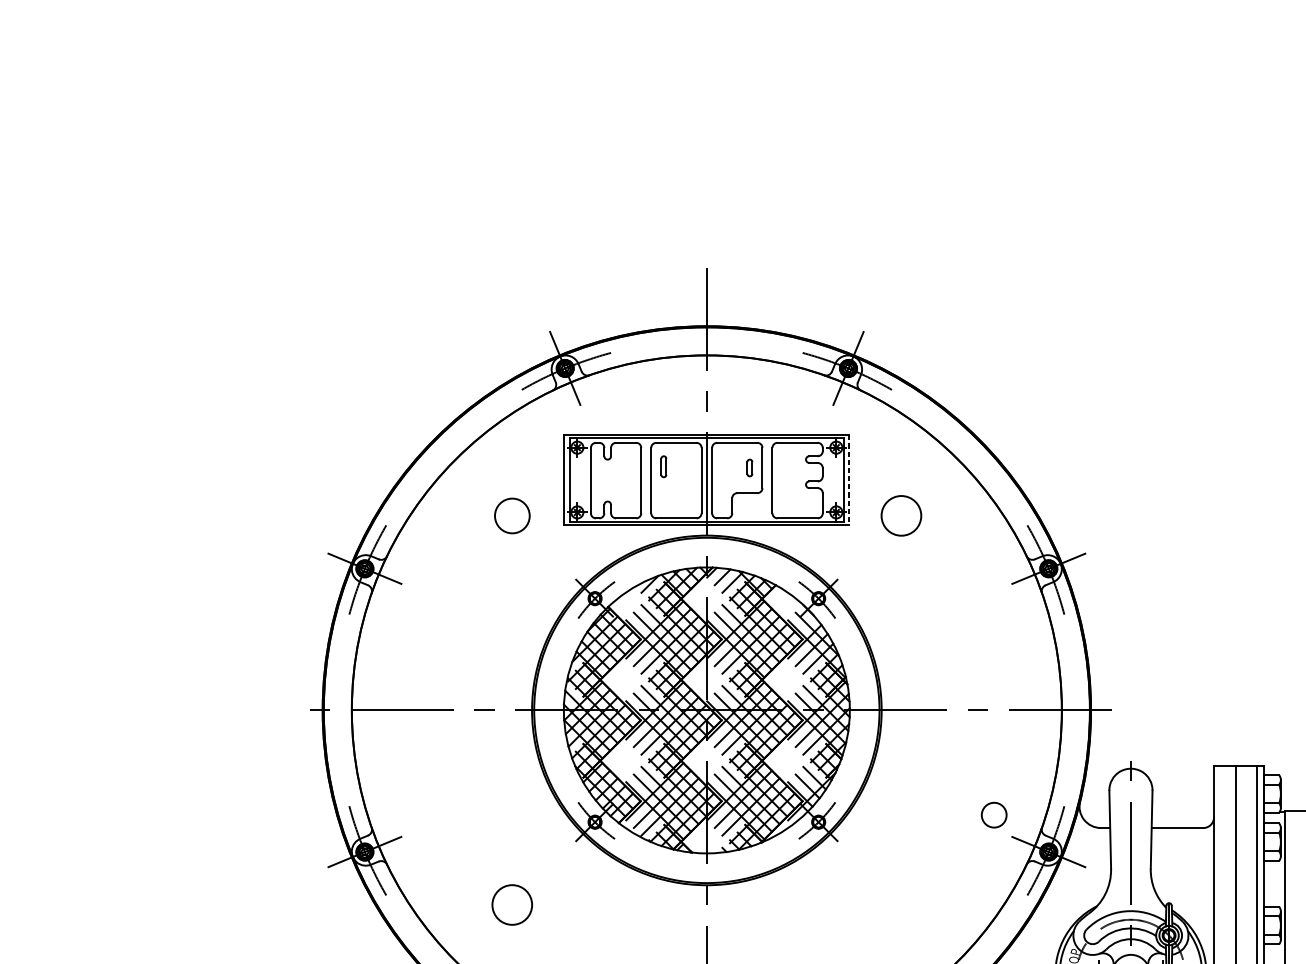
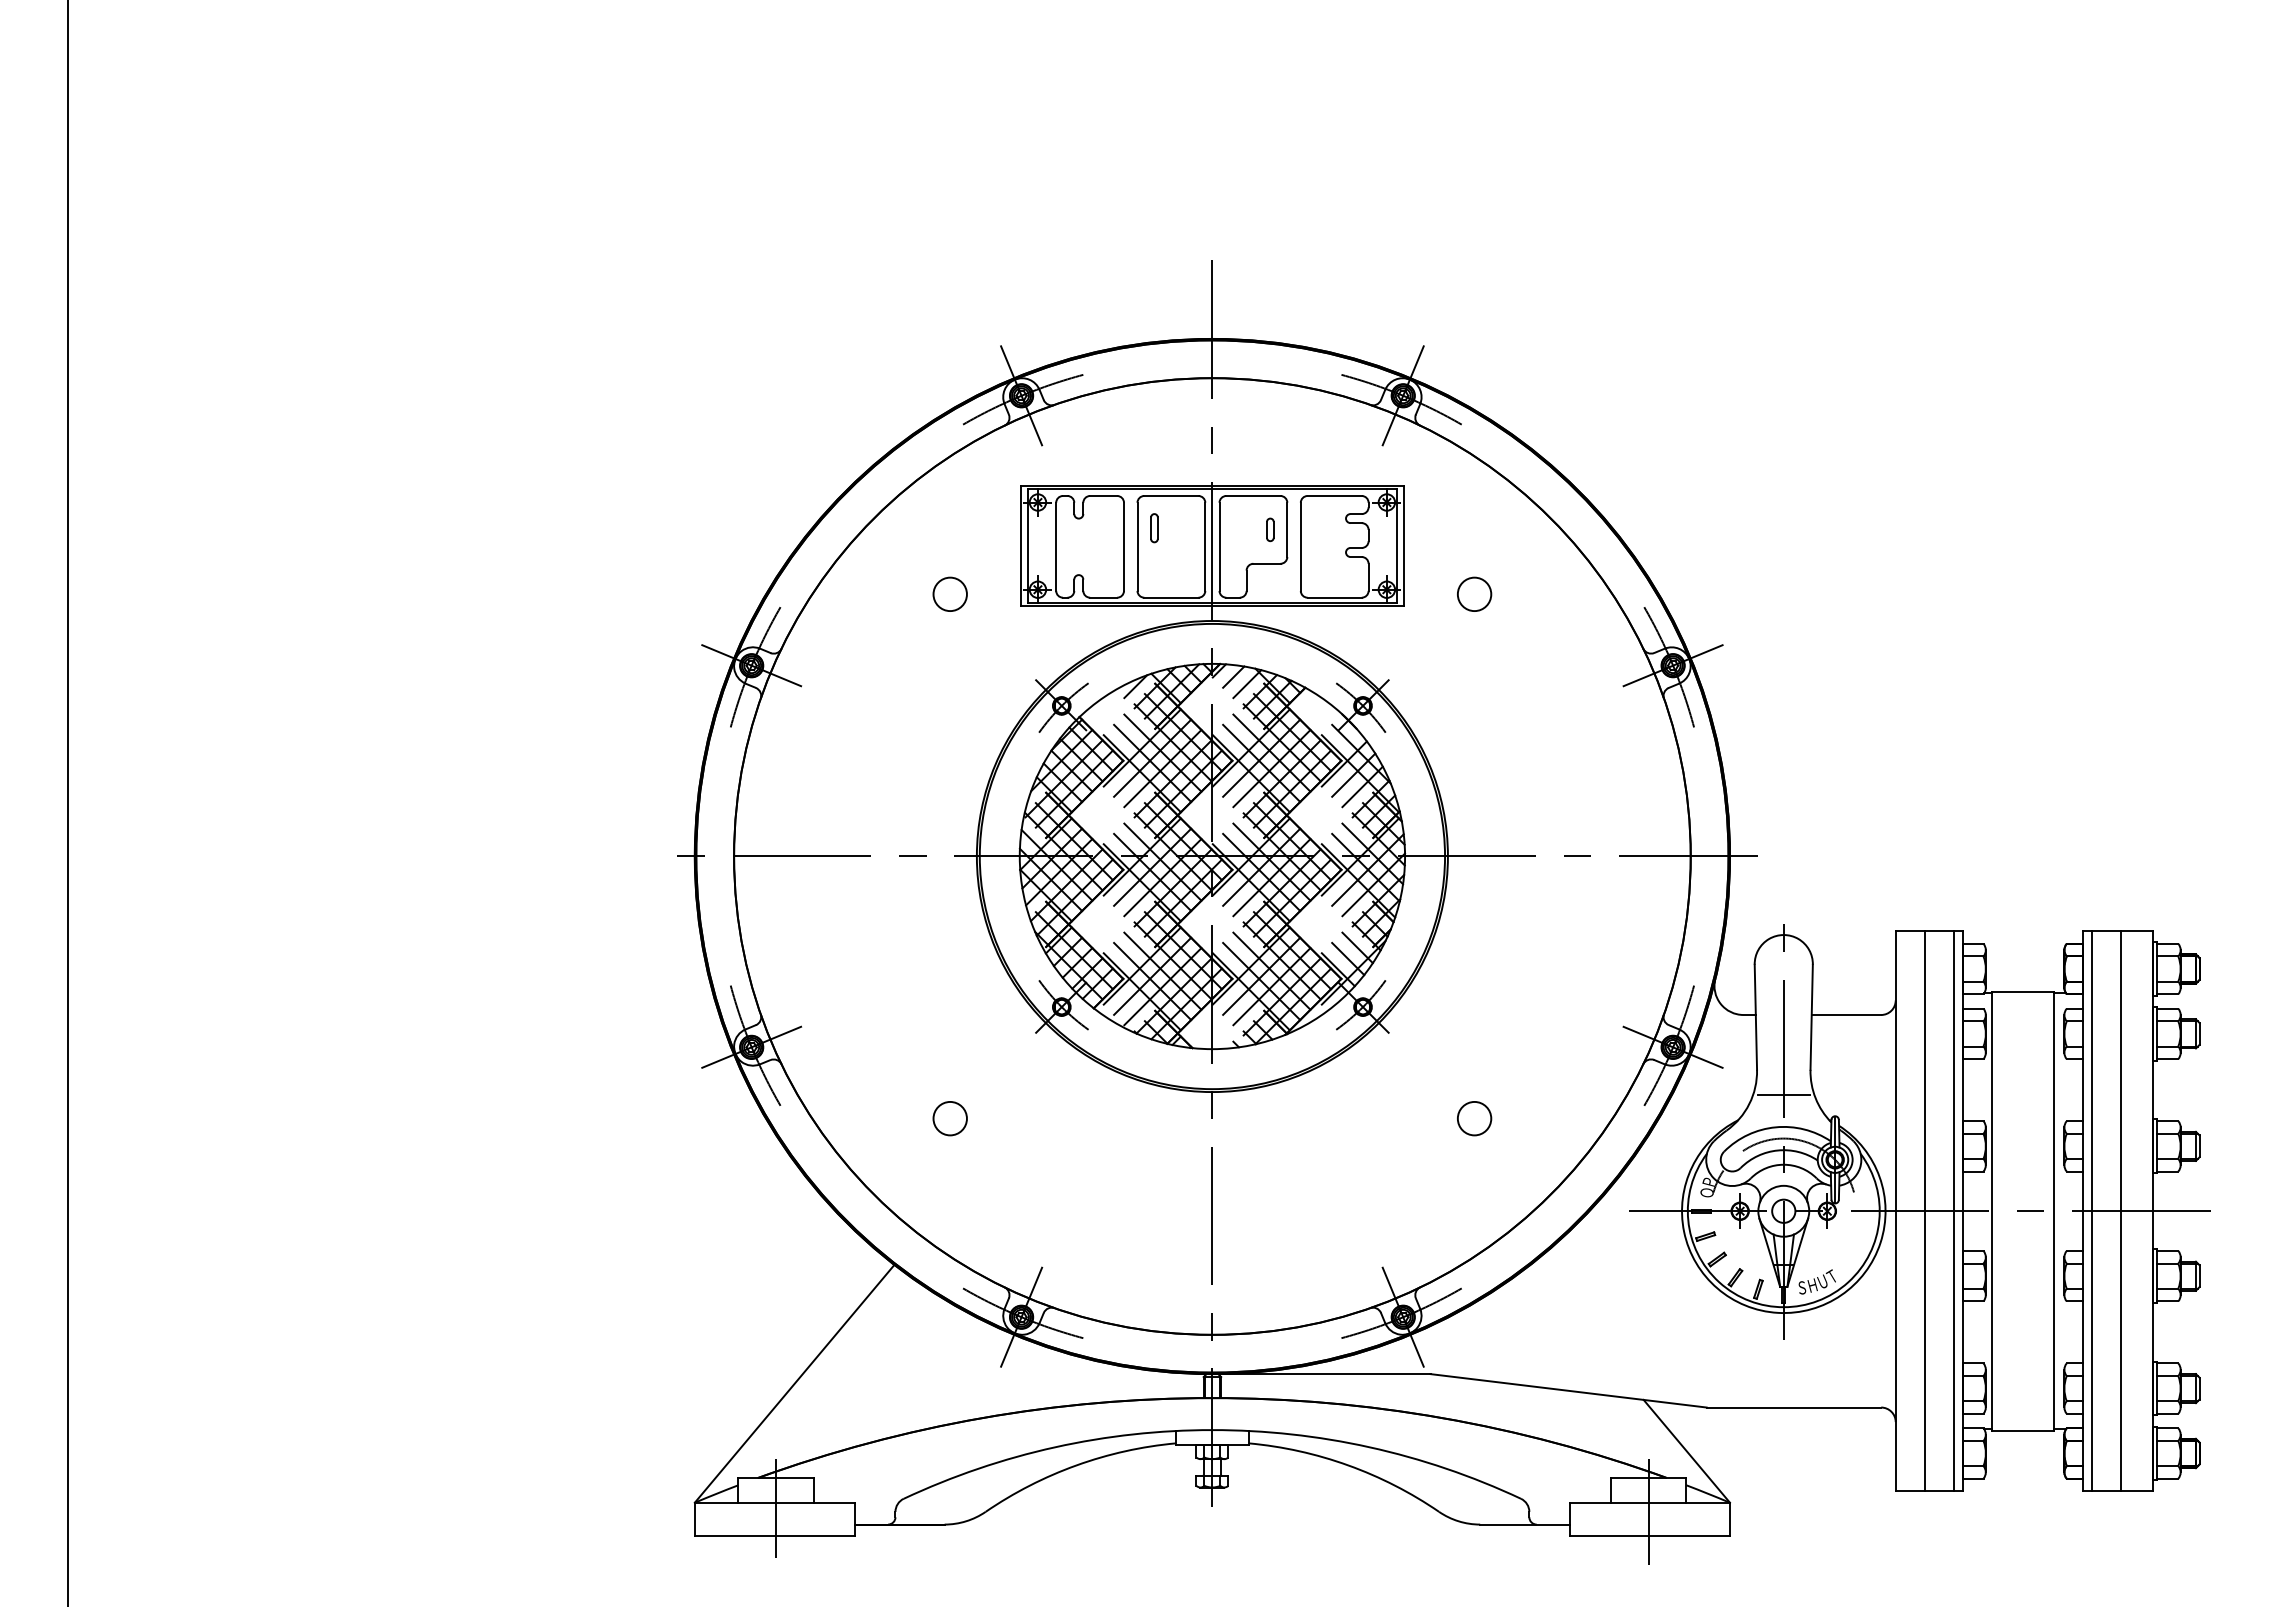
line: (849, 480) -> (1404, 546), dashed -> solid
circle: (511, 515) -> (949, 593), size x0.71
circle: (901, 515) -> (1474, 594), size x0.62
circle: (994, 815) -> (1474, 1118), moved
line: (1130, 887) -> (1783, 1094), added
circle: (511, 904) -> (949, 1118), size x0.62

